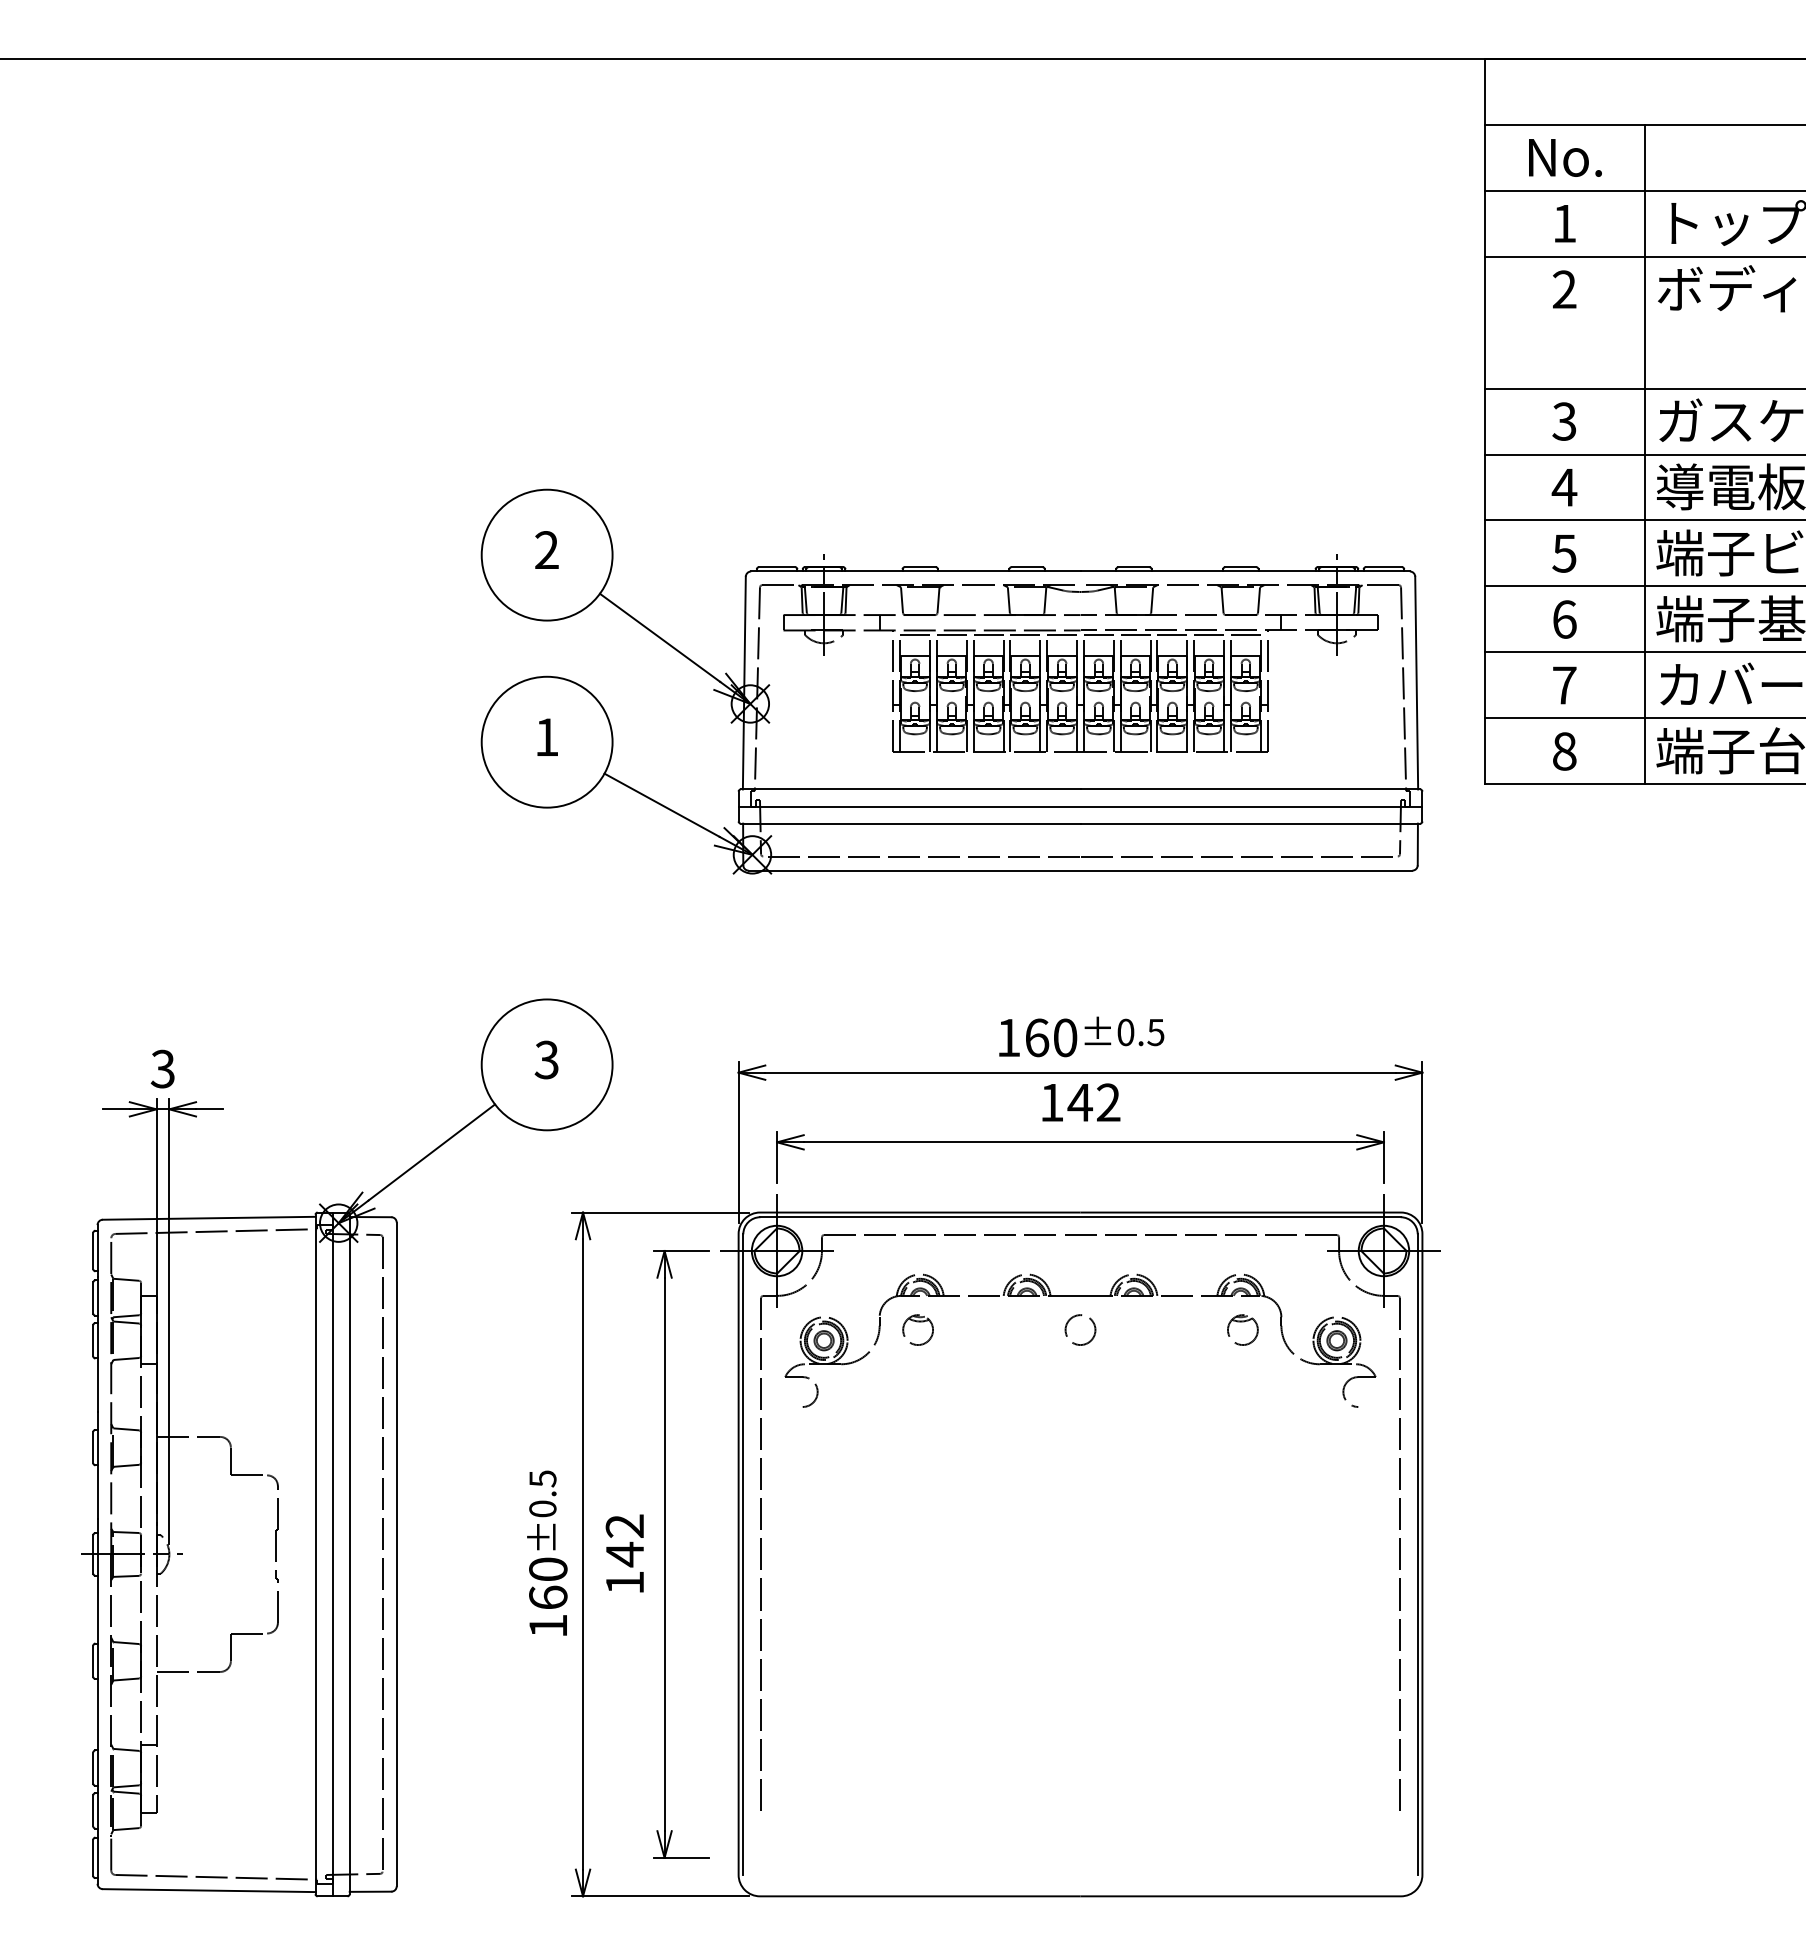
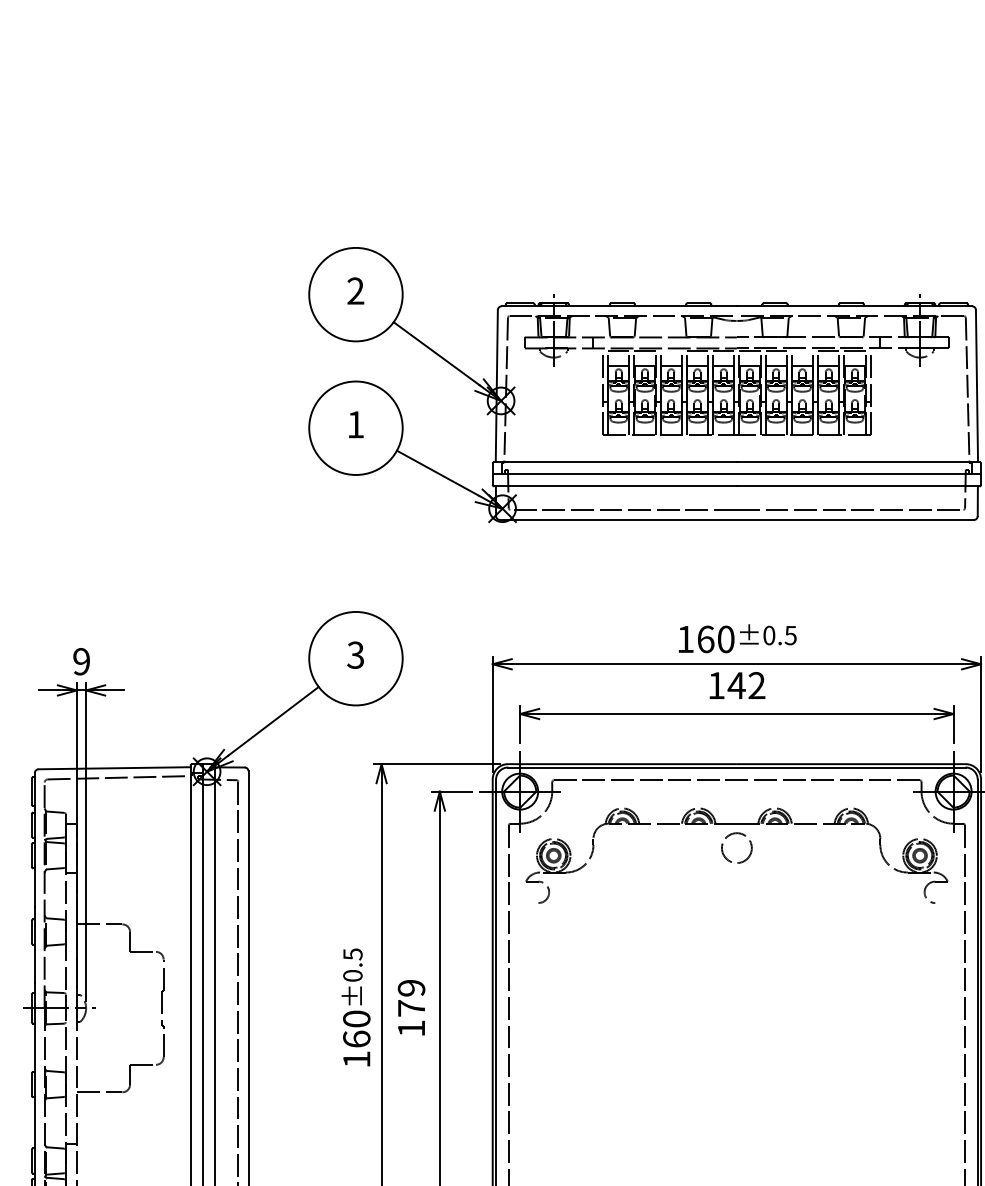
line: (988, 634) -> (671, 351), removed
line: (1172, 634) -> (802, 351), removed
text: (162, 1068) -> (81, 661), 3 -> 9
part: (917, 1322) -> (620, 842), removed
part: (1242, 1322) -> (852, 842), removed
circle: (1080, 1329) -> (736, 847), size x1.4
text: (625, 1540) -> (411, 998), 142 -> 179

